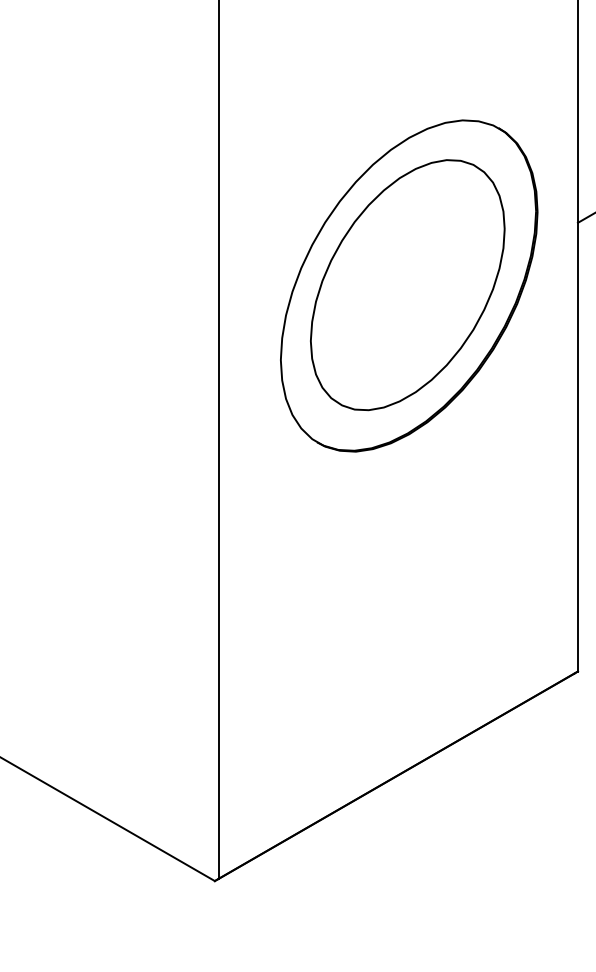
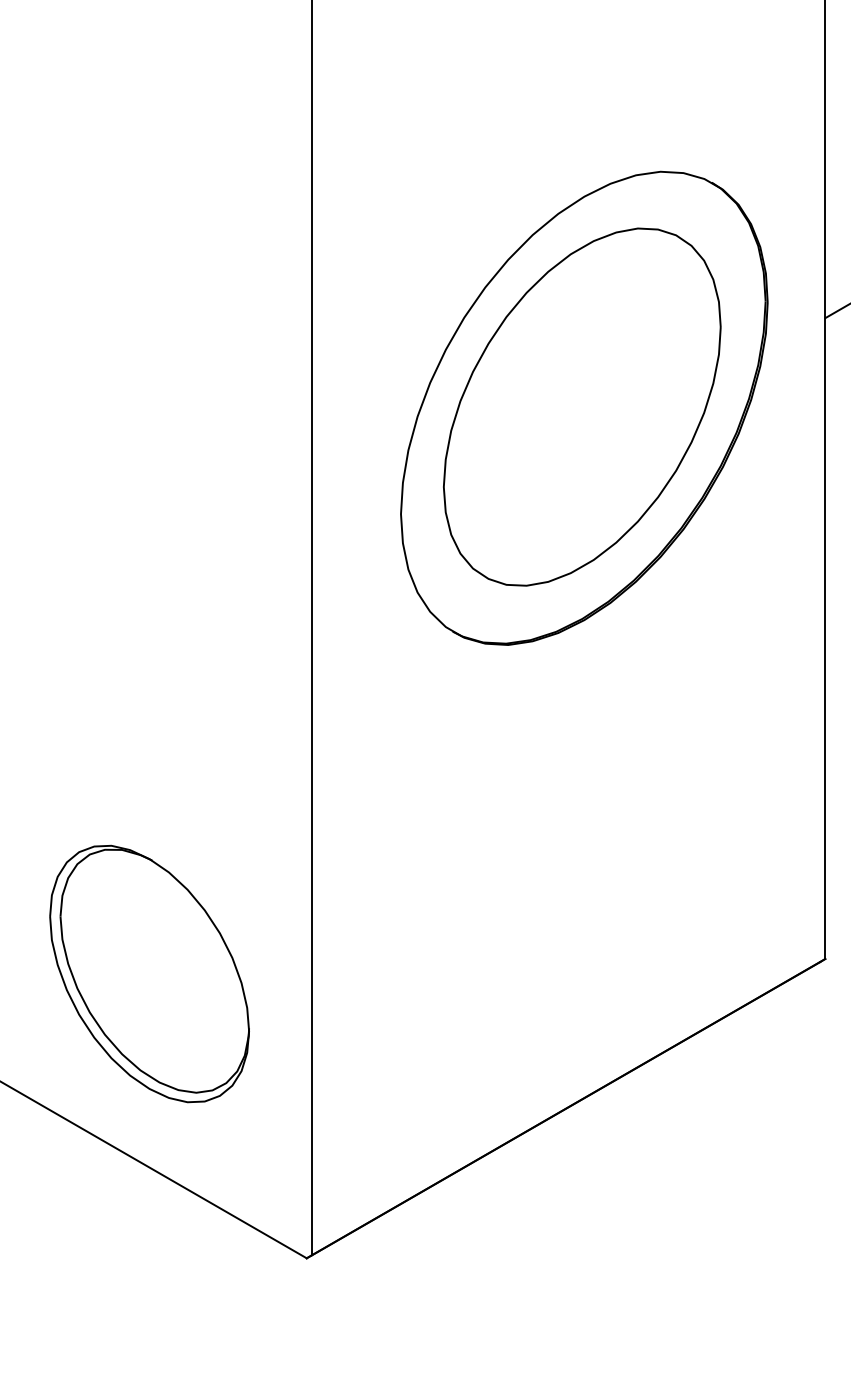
part: (104, 681) -> (149, 973), added

